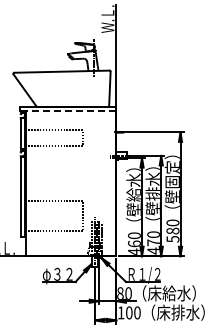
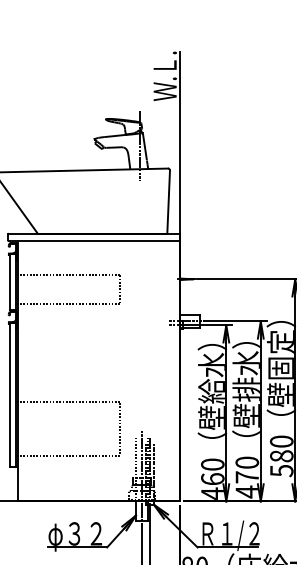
line: (68, 111) -> (94, 241), dashed -> solid

